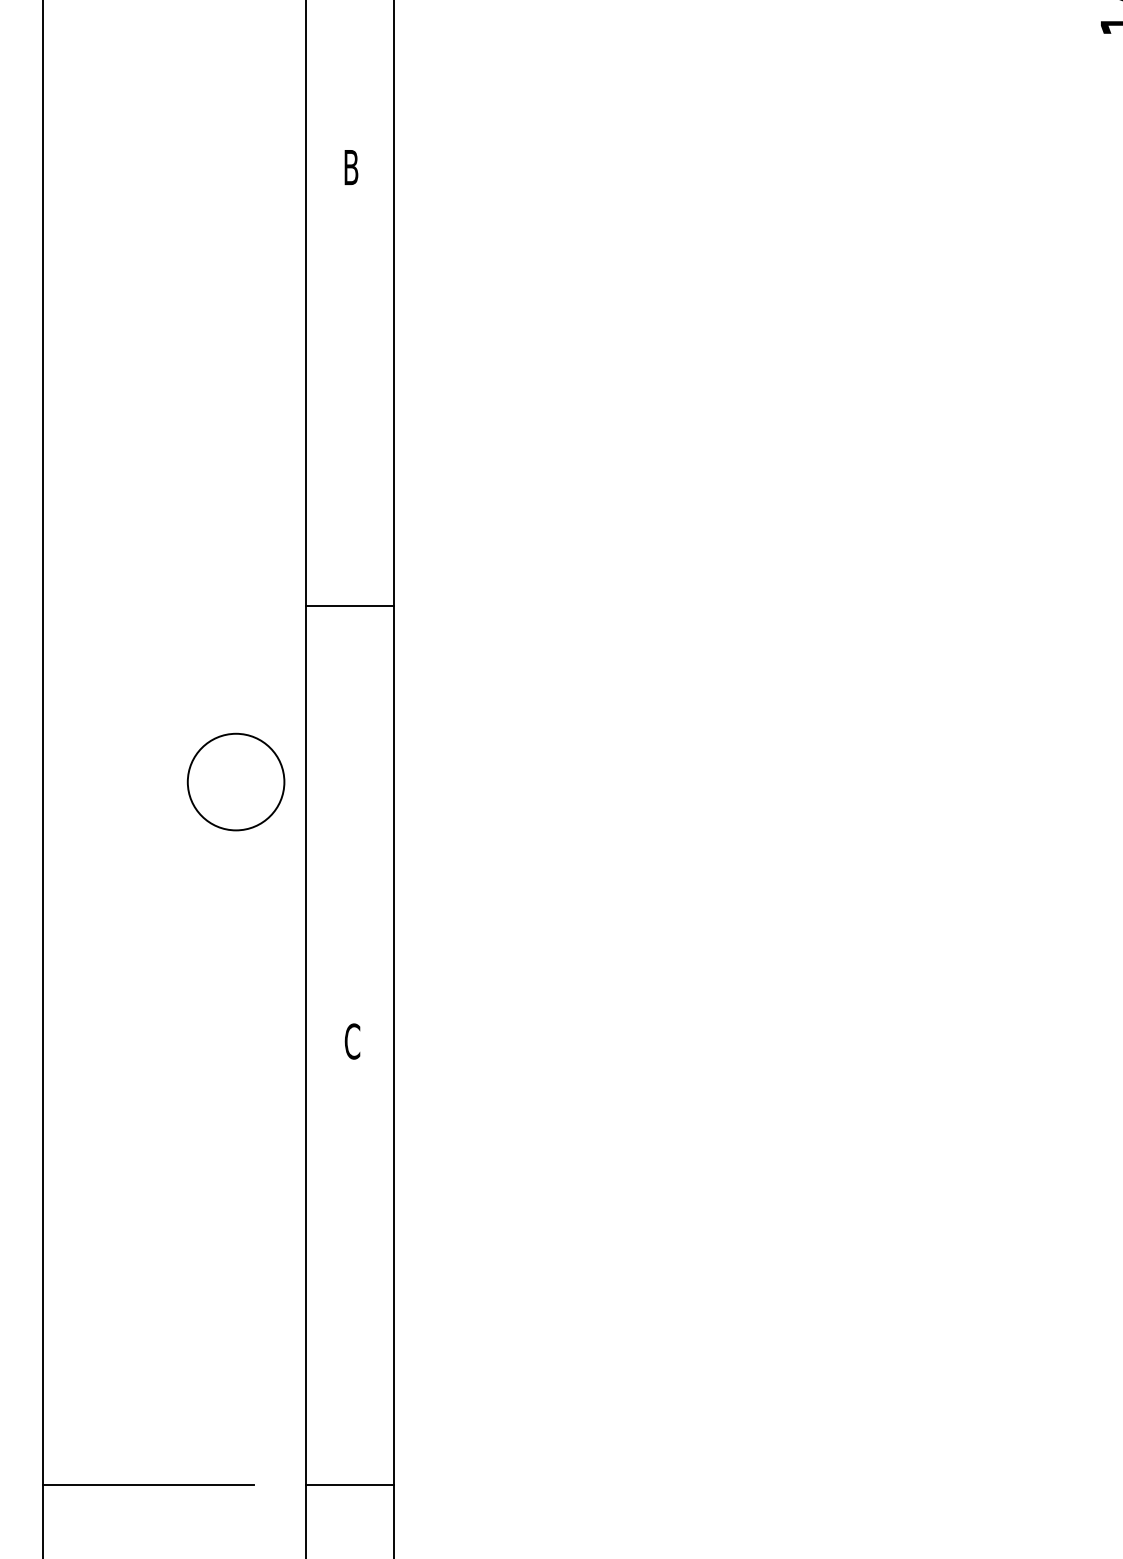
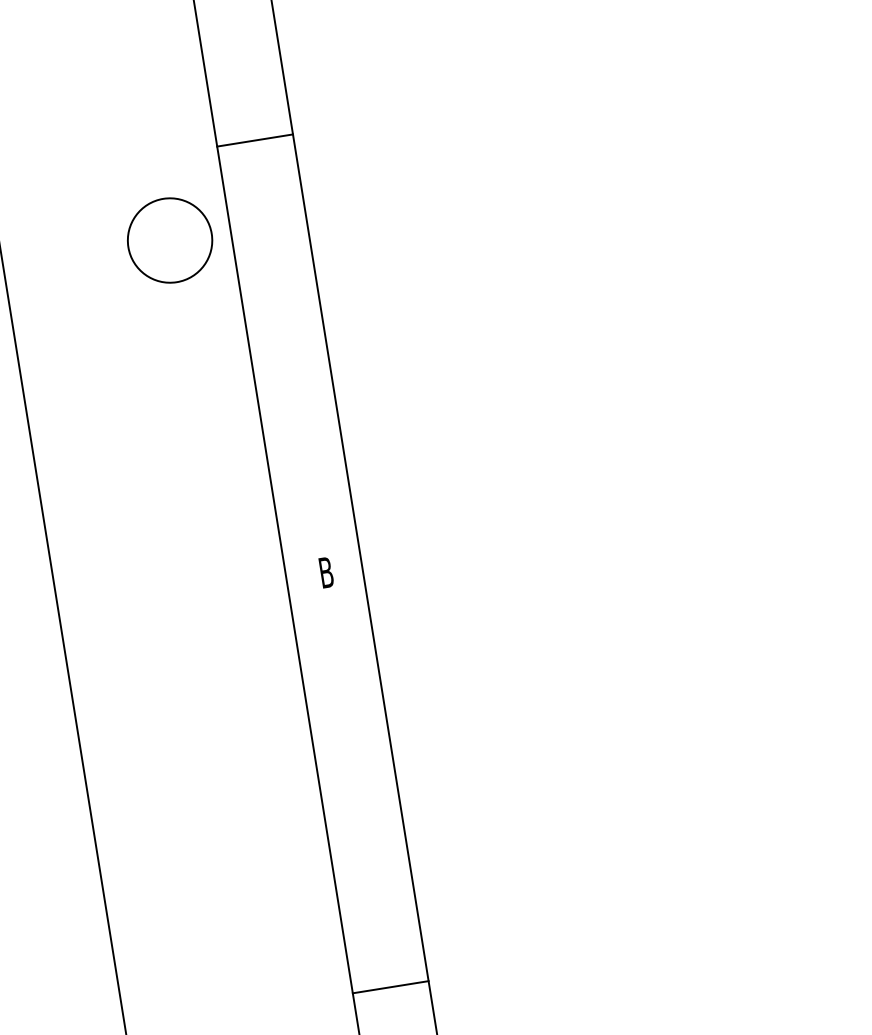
line: (350, 606) -> (255, 140), moved
circle: (235, 781) -> (169, 240), moved
text: (352, 1041) -> (326, 572), C -> B
line: (147, 1484) -> (210, 983), removed
line: (350, 1484) -> (390, 987), moved

